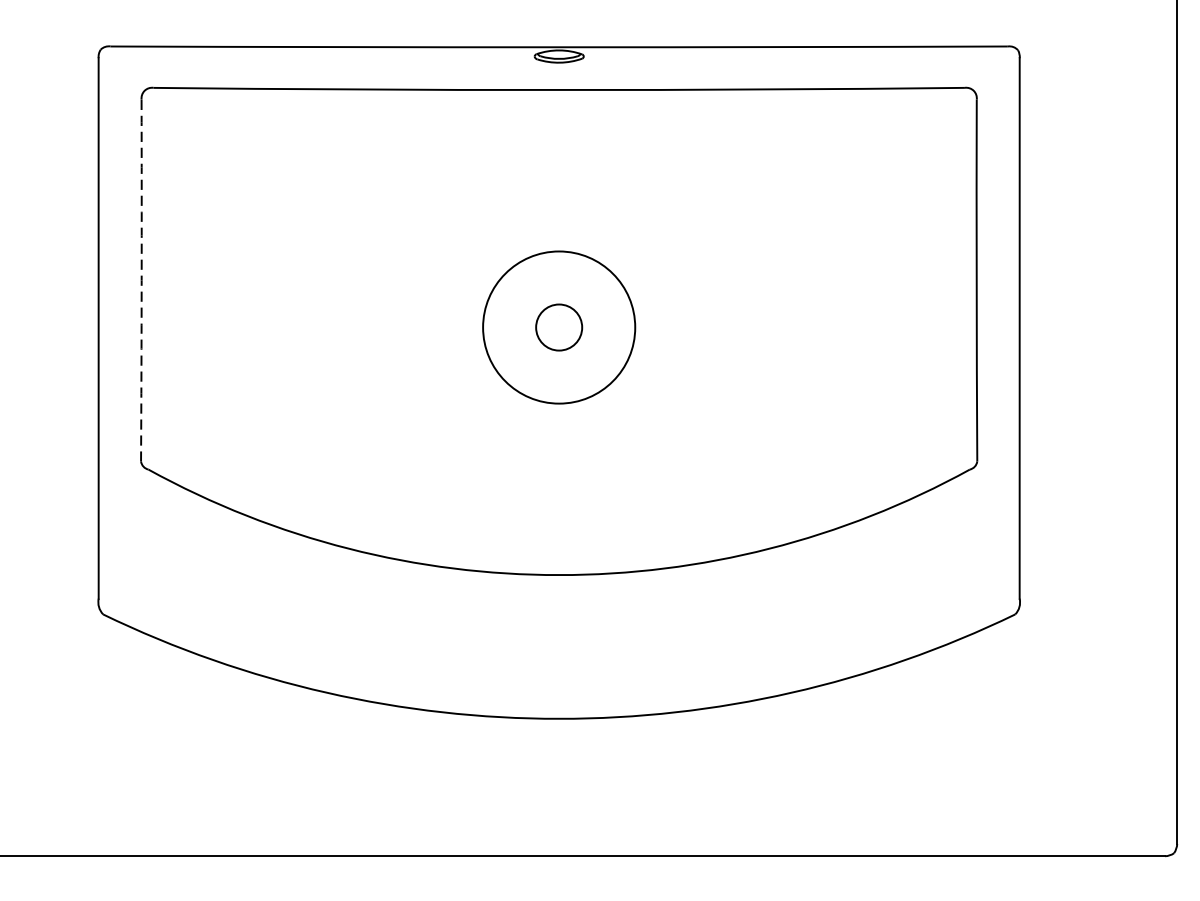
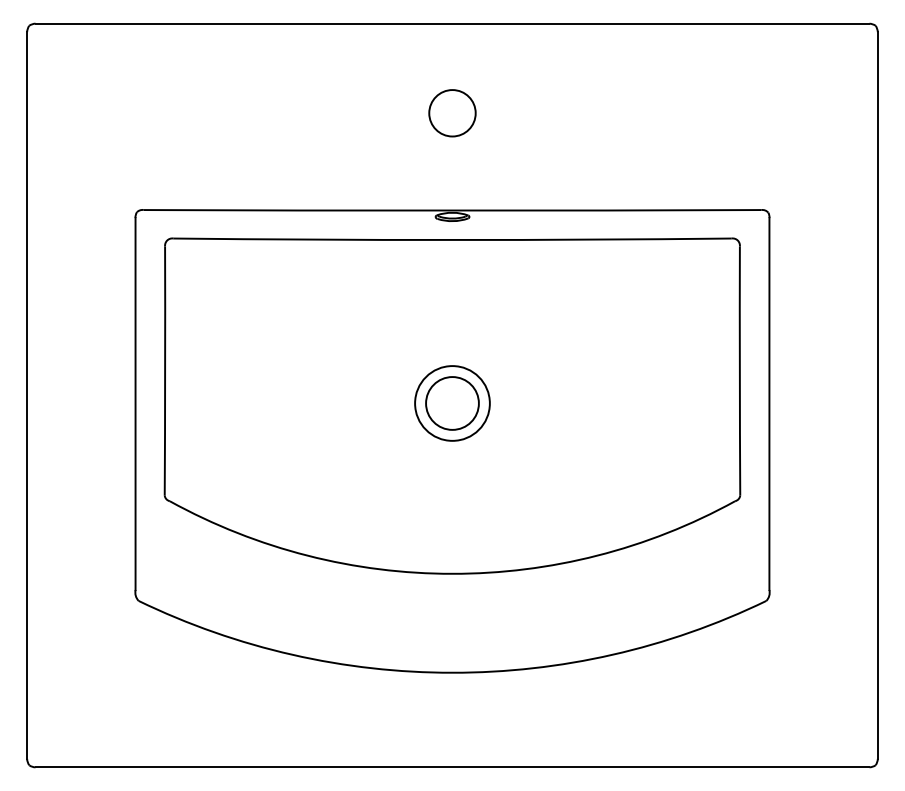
arc: (142, 281) -> (165, 371), dashed -> solid
circle: (559, 327) -> (452, 403), size x0.71
circle: (559, 327) -> (452, 403), size x1.67

